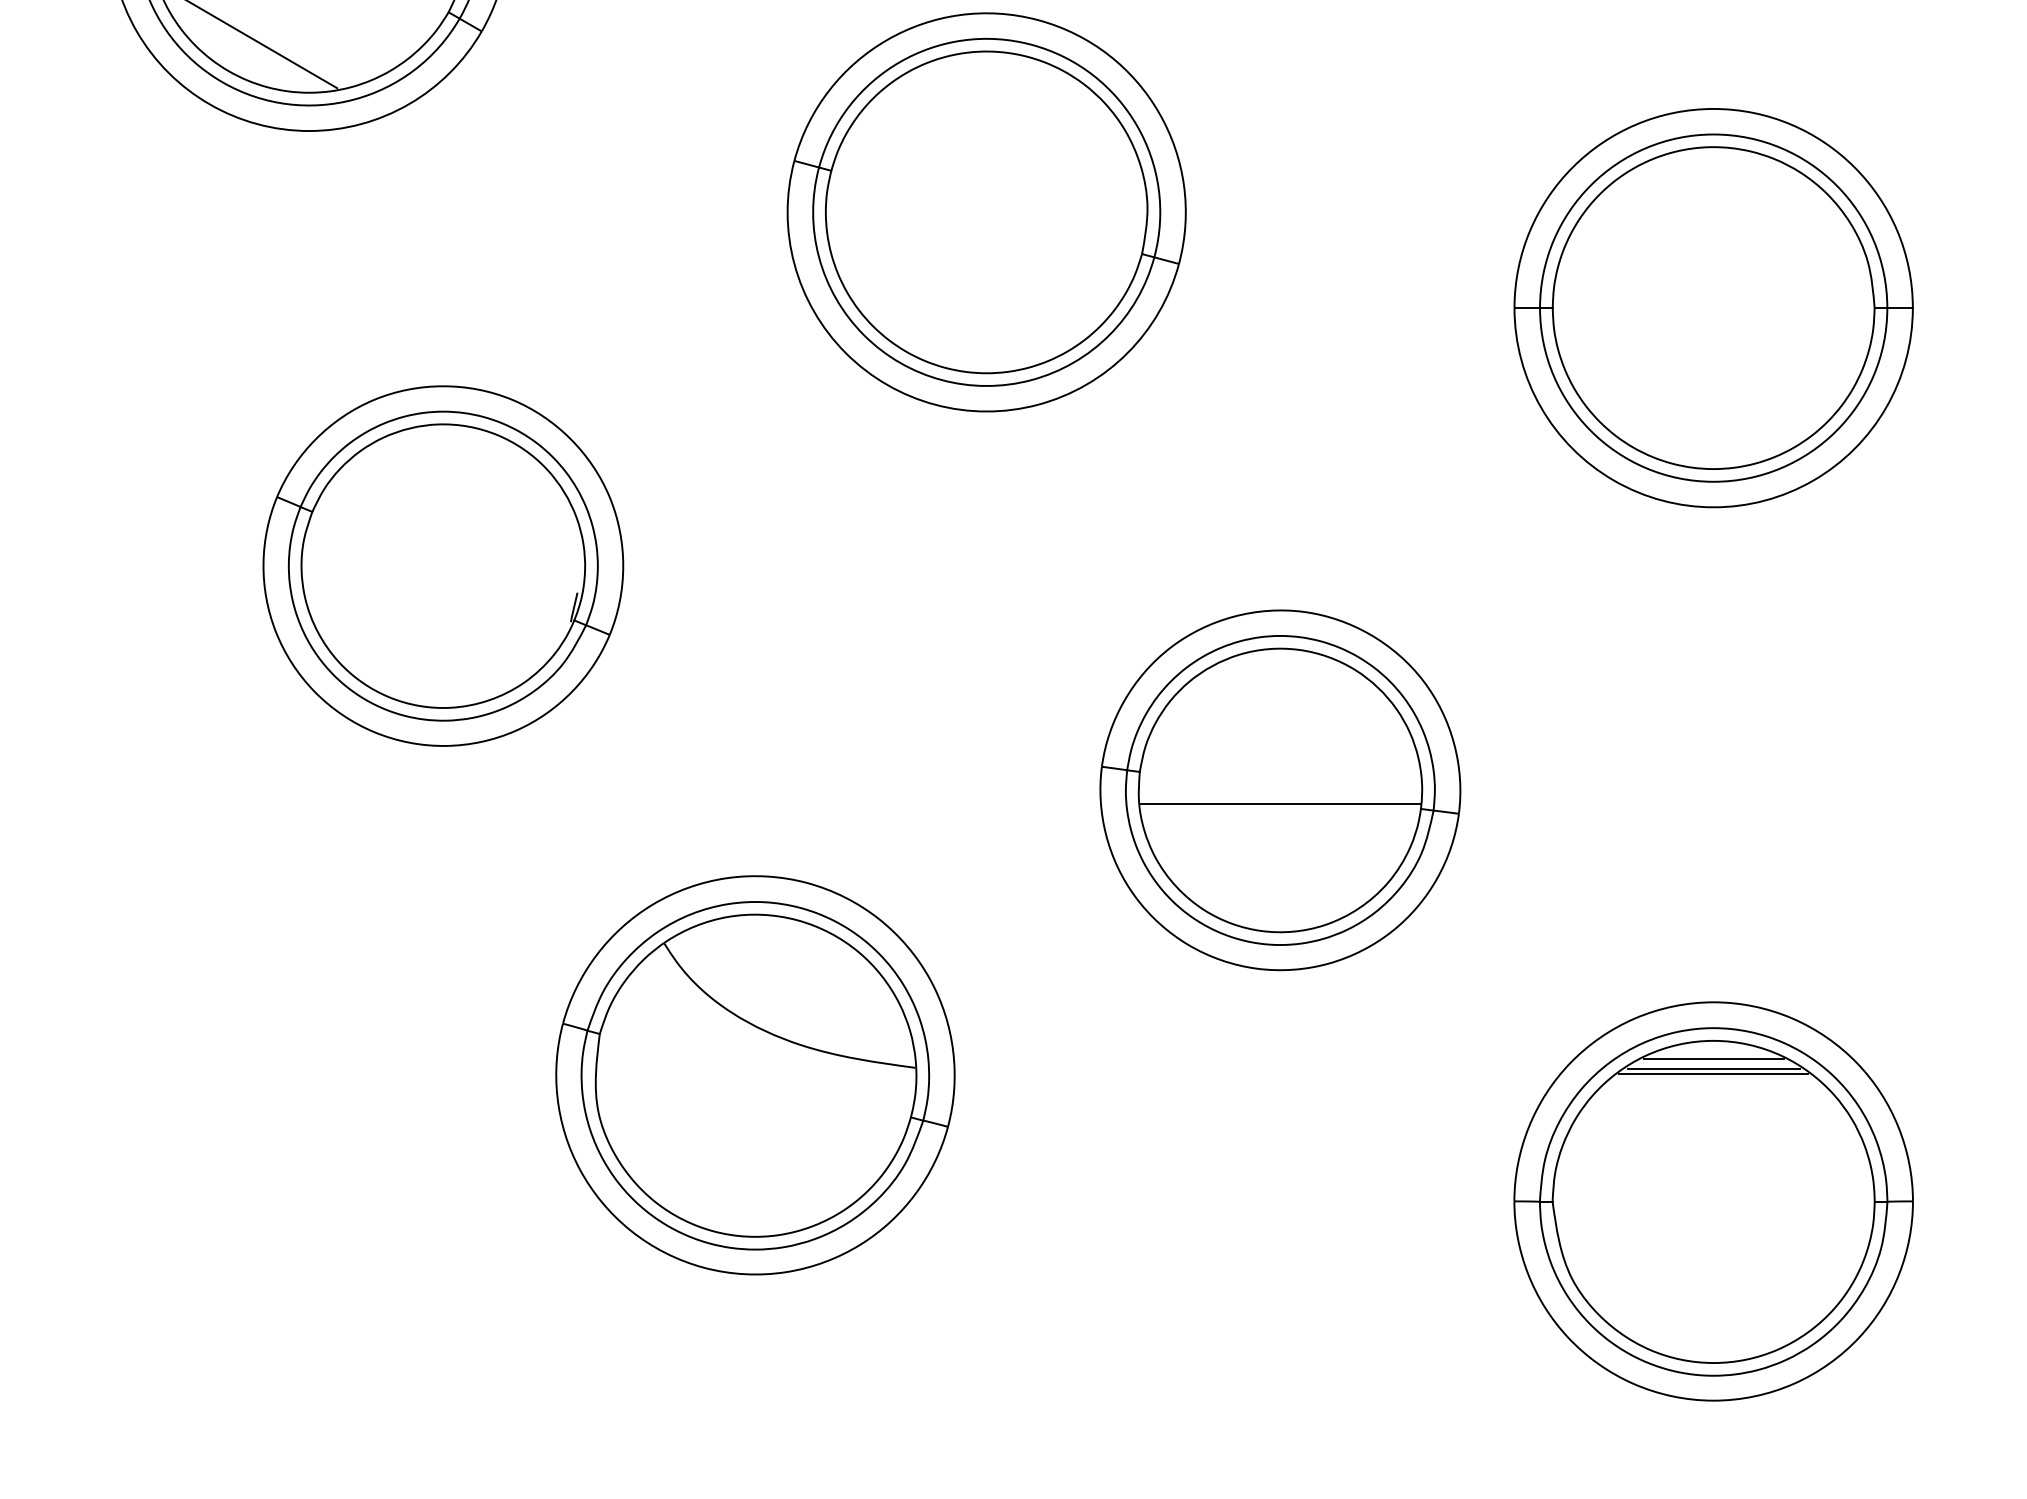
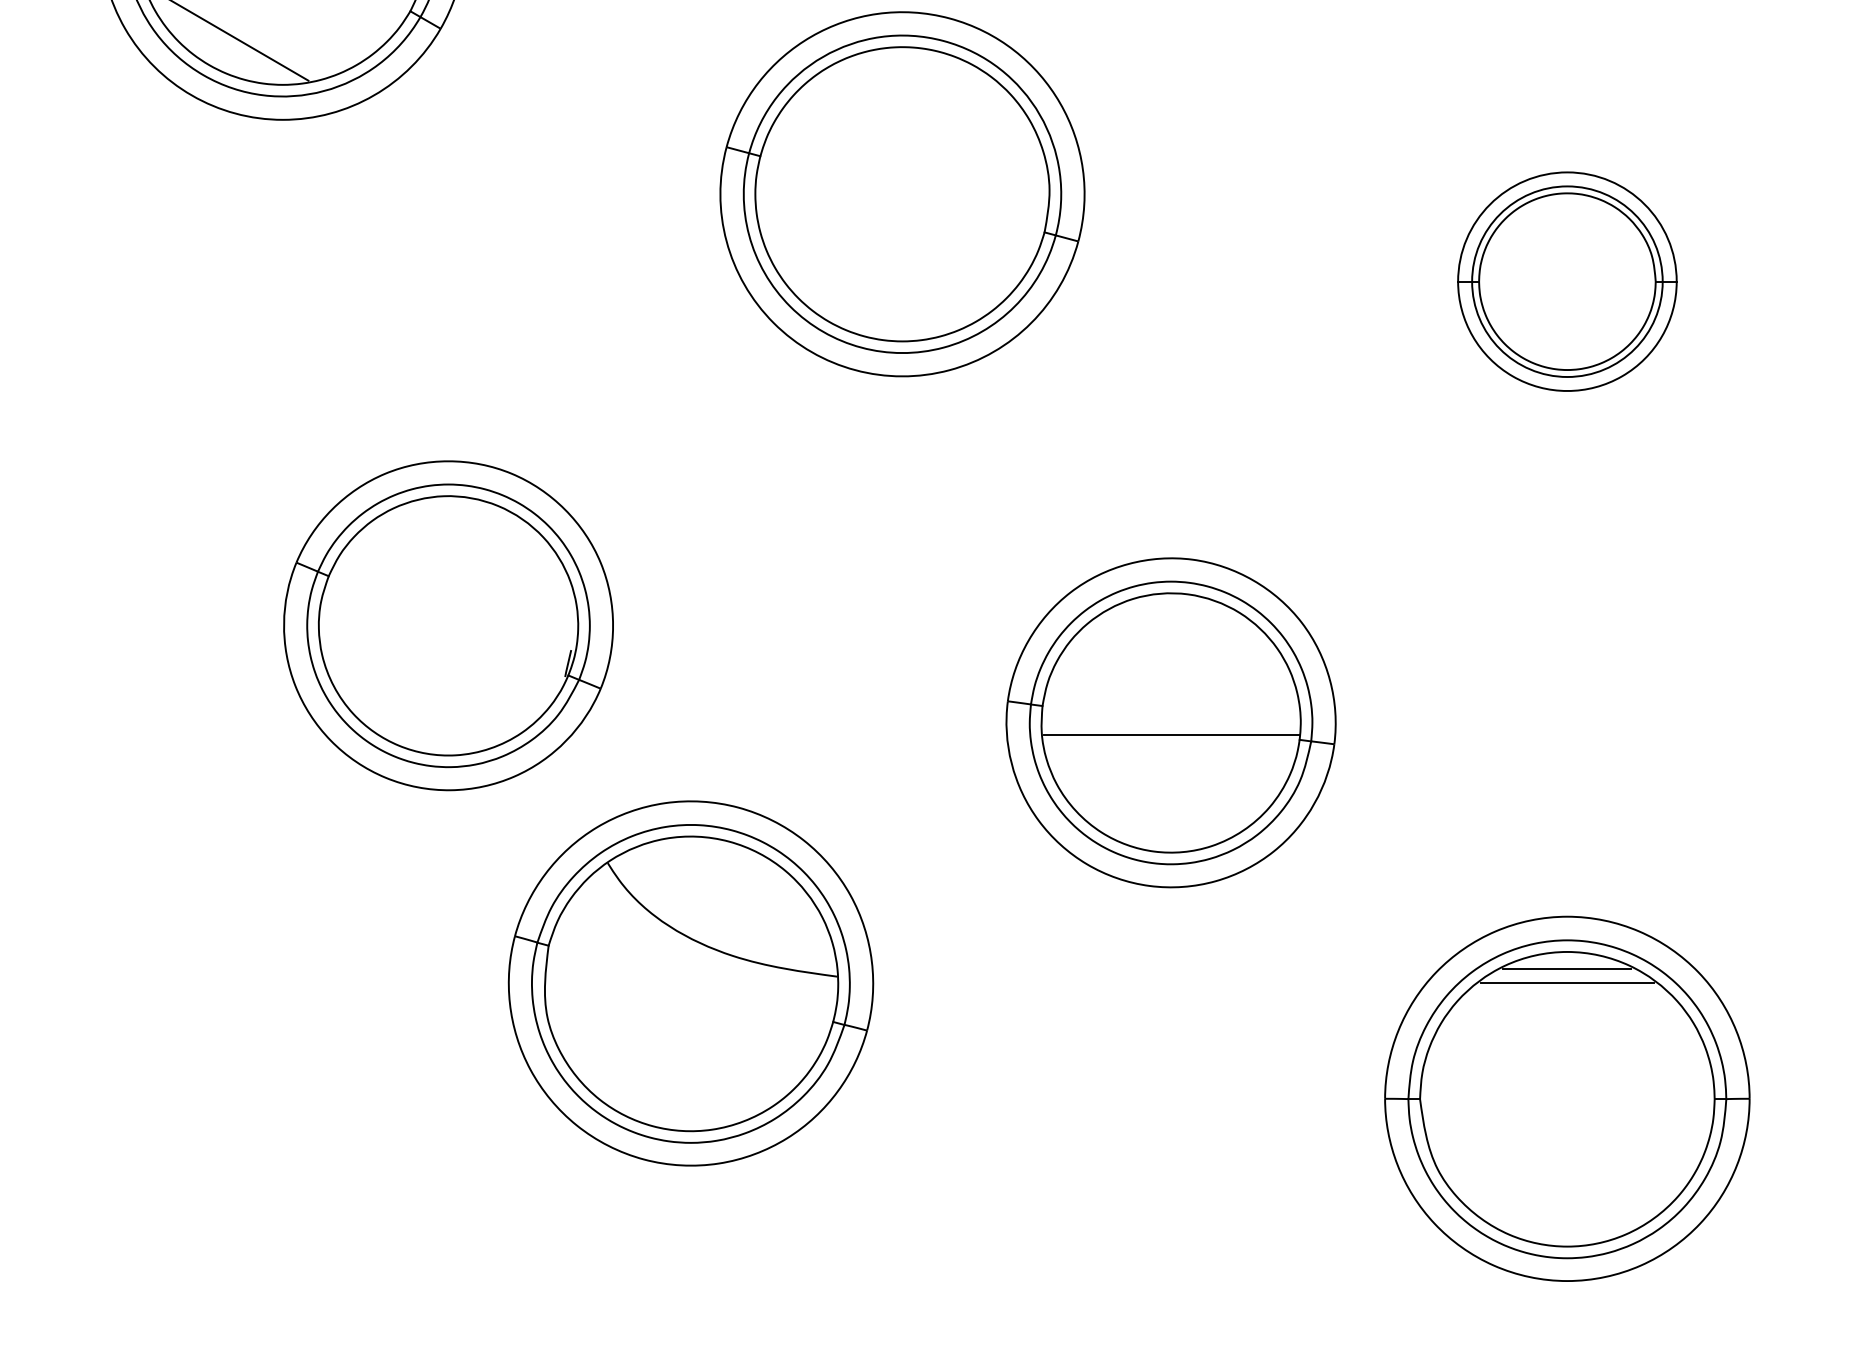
part: (1713, 307) -> (1567, 281), size x0.6
part: (443, 565) -> (448, 625), moved
line: (1712, 1068) -> (1566, 977), removed

